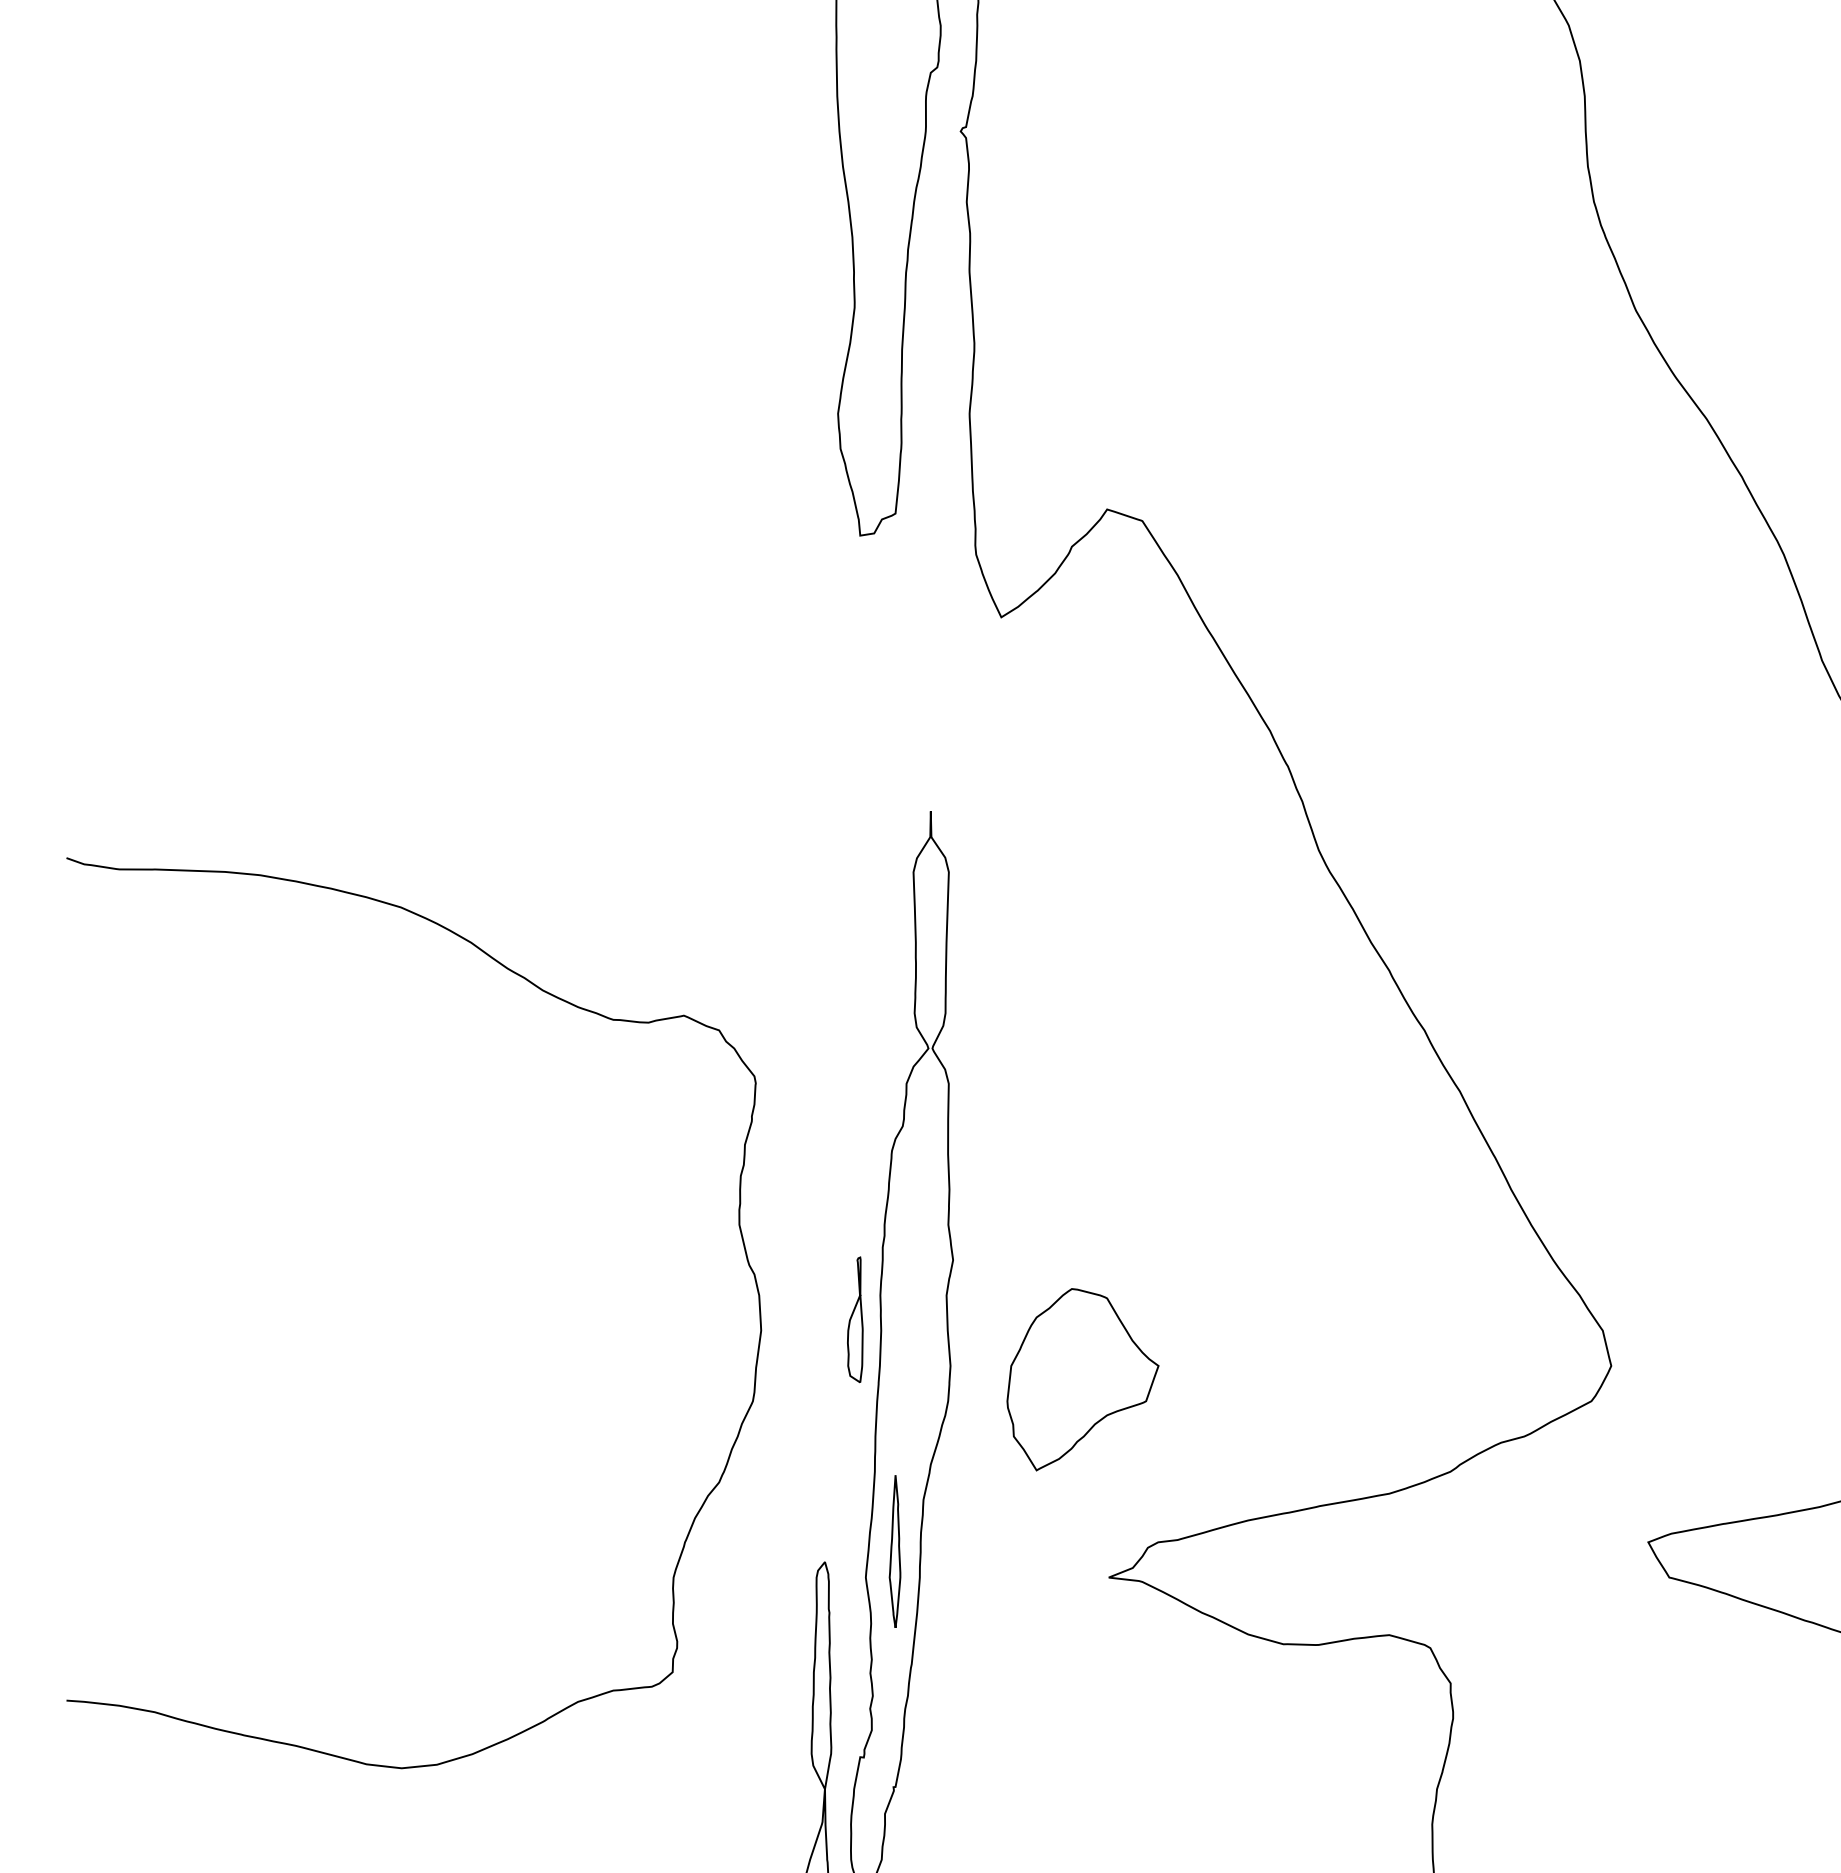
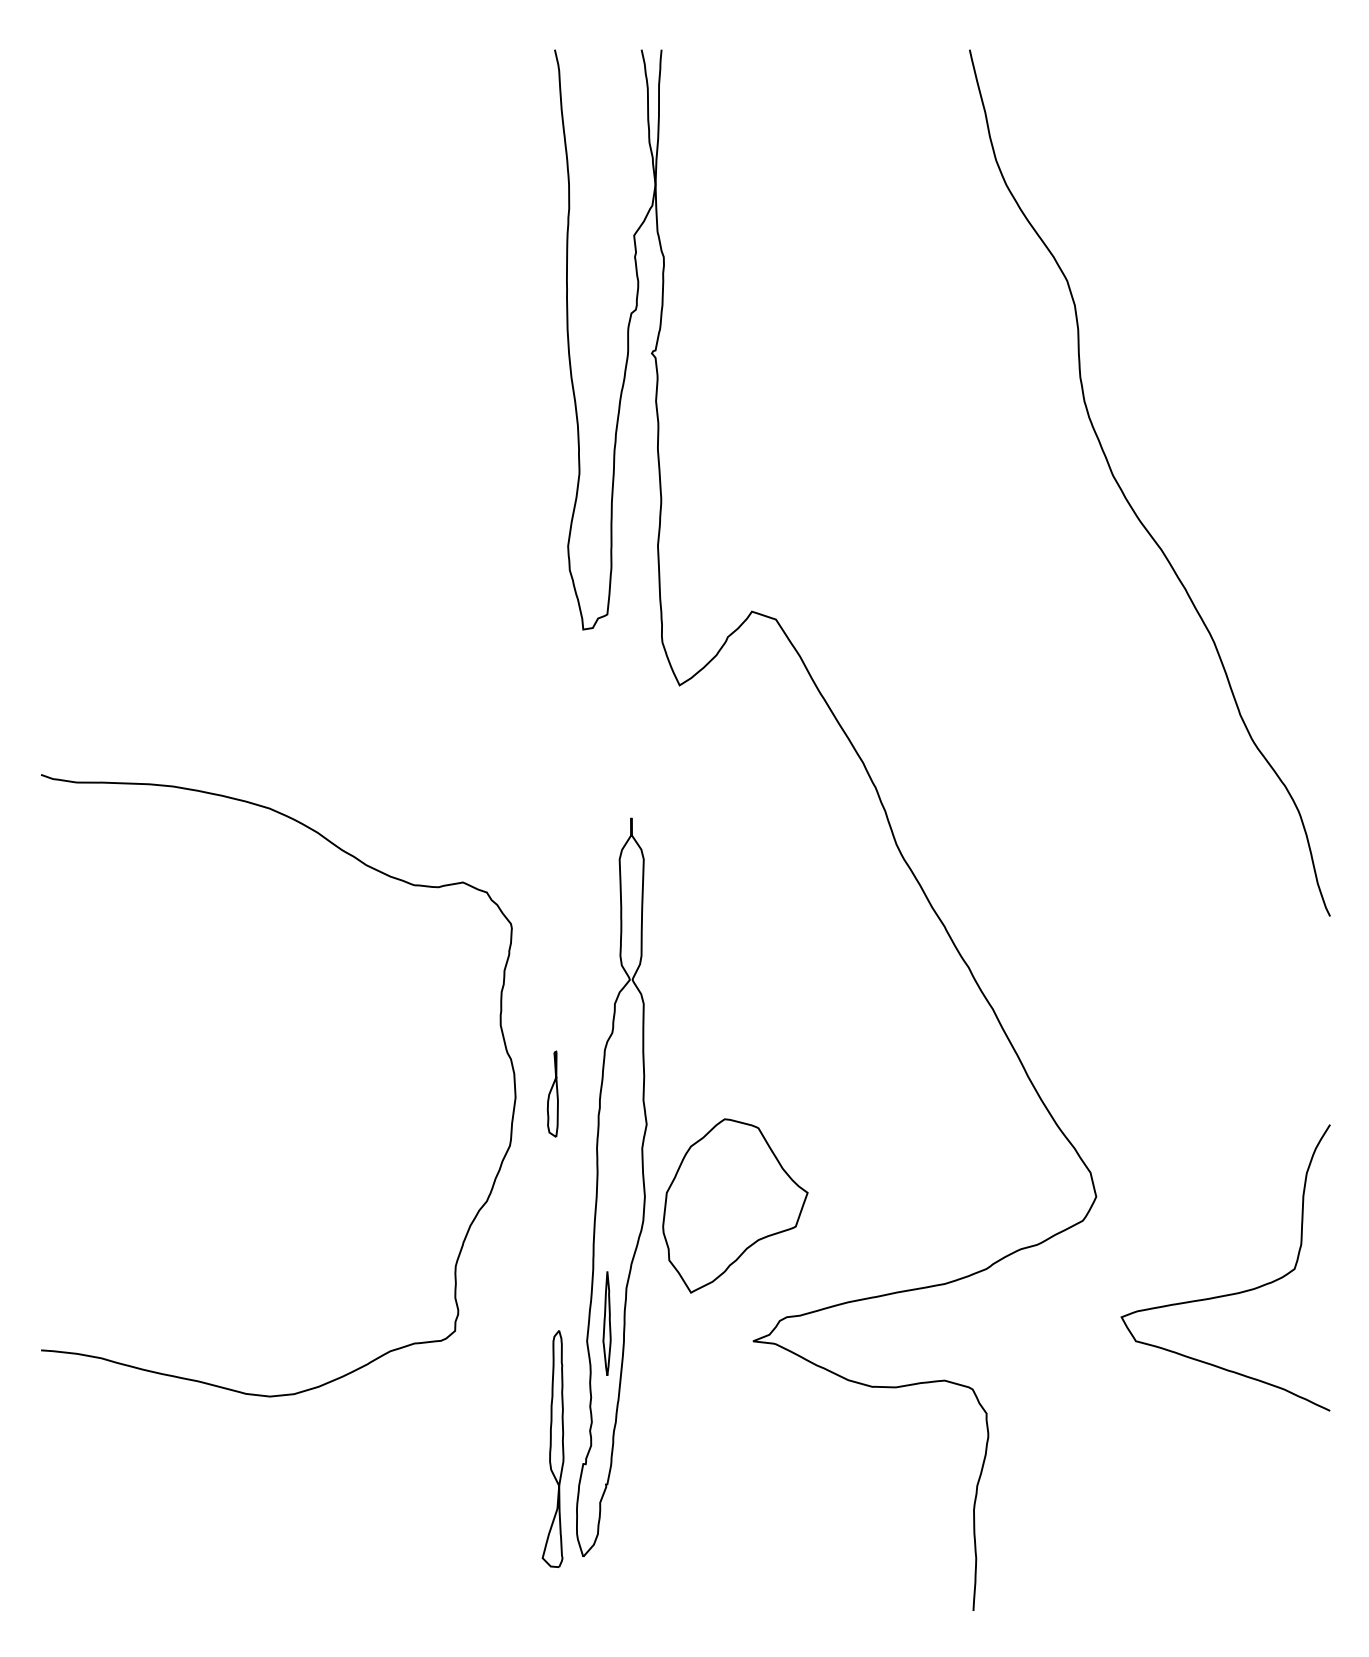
curve: (742, 1244) -> (502, 1038), moved
part: (854, 1318) -> (552, 1093), moved
part: (1083, 1380) -> (735, 1206), size x1.4

